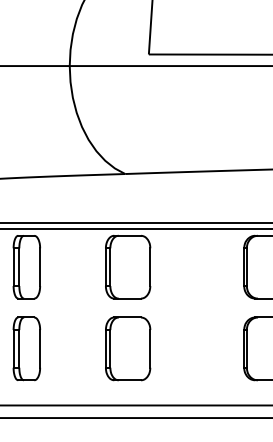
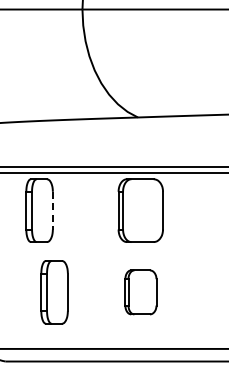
line: (40, 267) -> (53, 210), solid -> dashed
part: (26, 348) -> (54, 291), moved
part: (128, 348) -> (141, 291), size x0.7

